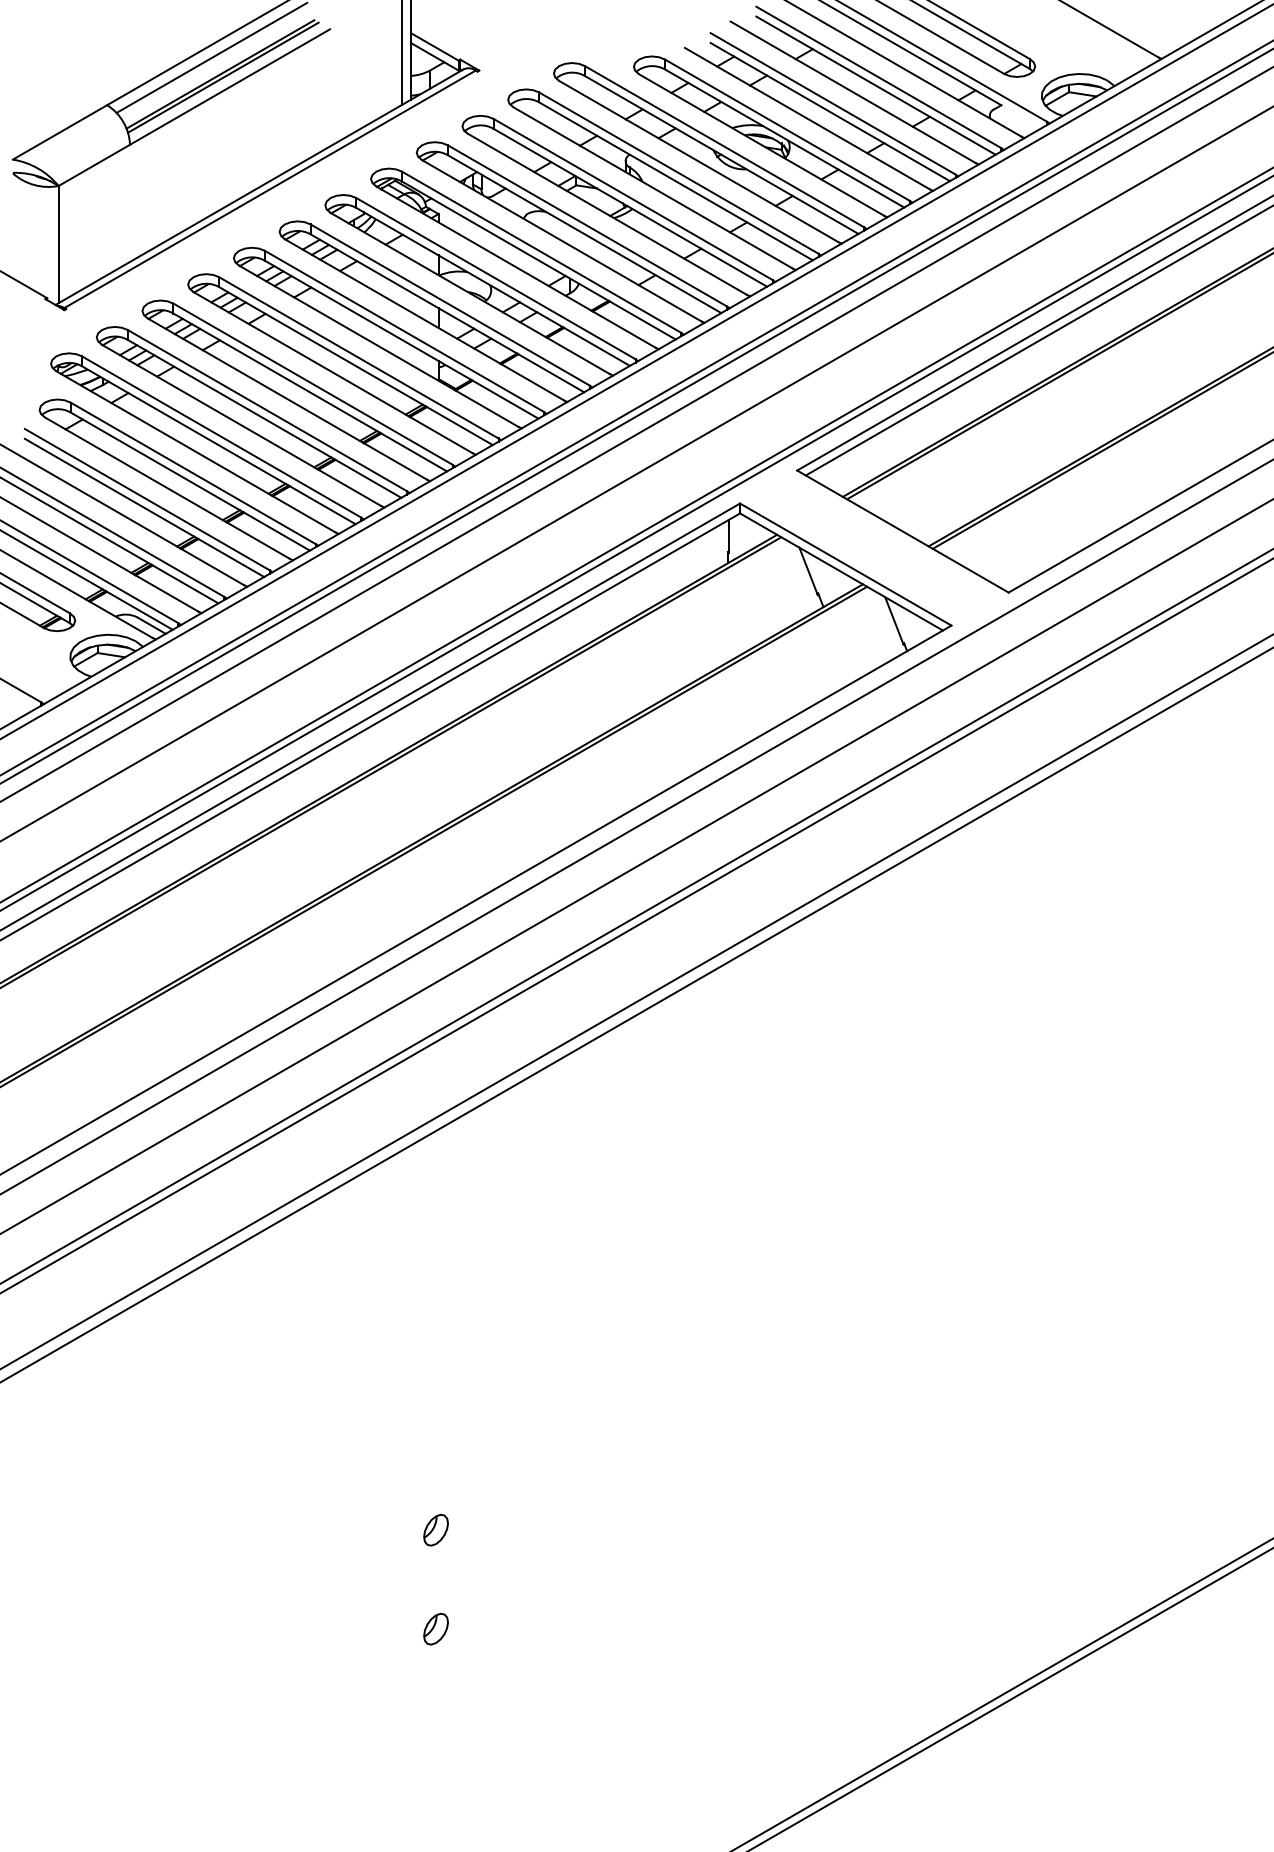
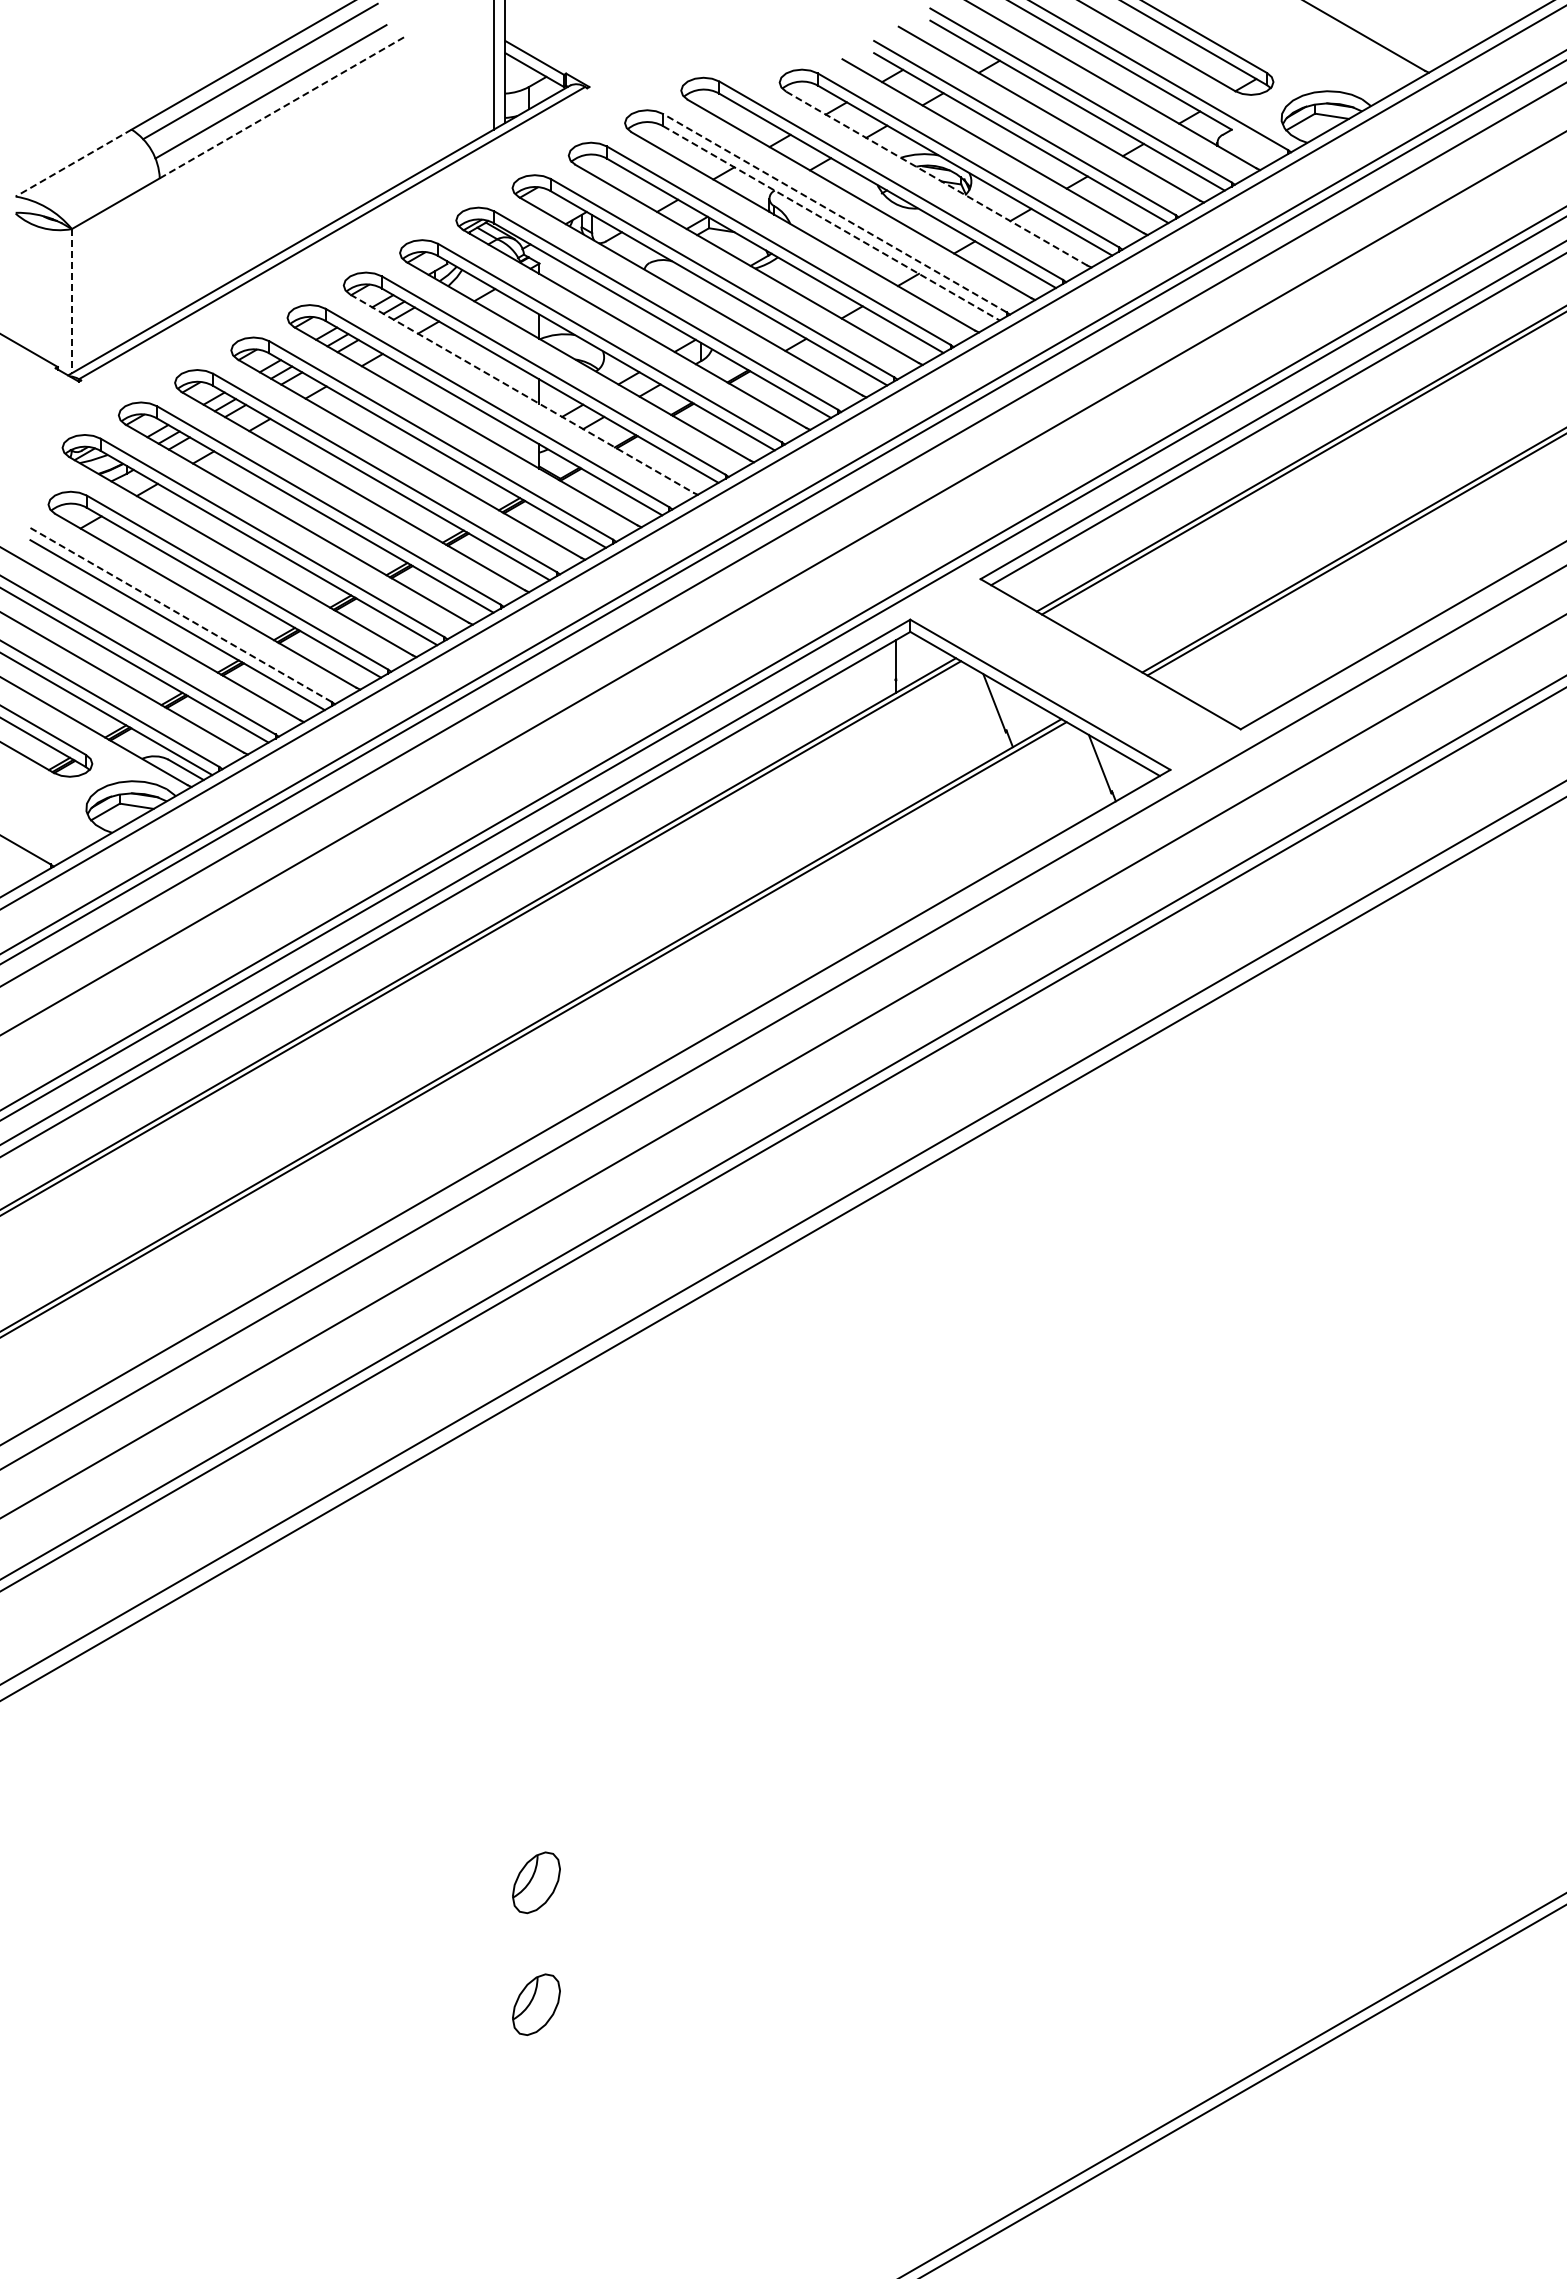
line: (223, 77) -> (274, 95), removed
line: (230, 87) -> (283, 107), solid -> dashed
line: (59, 132) -> (73, 163), solid -> dashed
line: (762, 144) -> (937, 178), solid -> dashed
line: (678, 172) -> (834, 212), solid -> dashed
line: (676, 181) -> (831, 223), solid -> dashed
line: (58, 244) -> (71, 301), solid -> dashed
line: (424, 320) -> (522, 394), solid -> dashed
line: (146, 499) -> (180, 614), solid -> dashed
part: (435, 1529) -> (535, 1882), size x1.6
part: (435, 1629) -> (535, 2004), size x1.6

